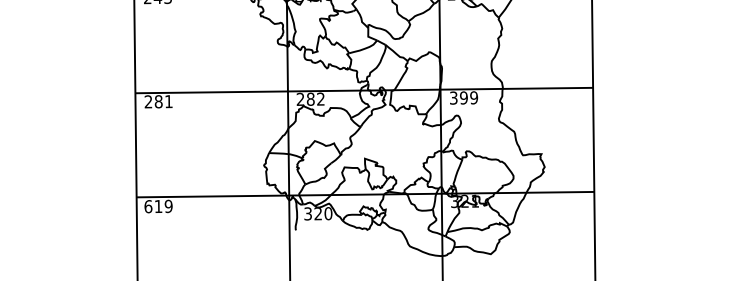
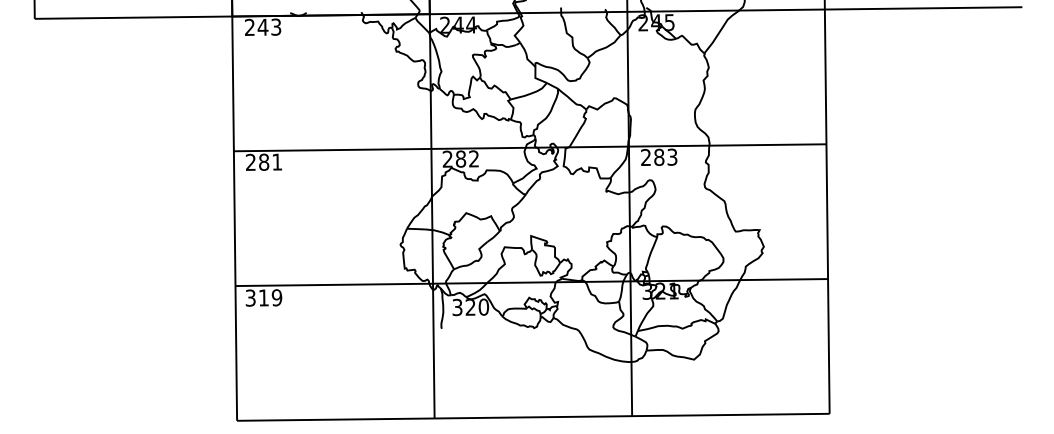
text: (464, 98) -> (659, 157), 399 -> 283
text: (148, 206) -> (250, 297), 619 -> 319

